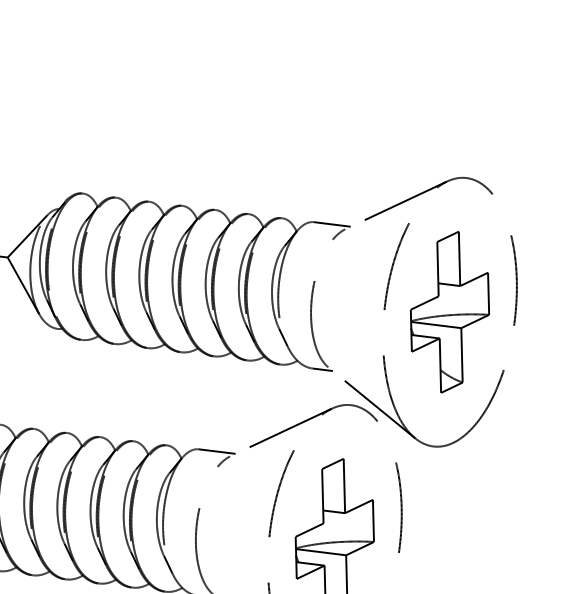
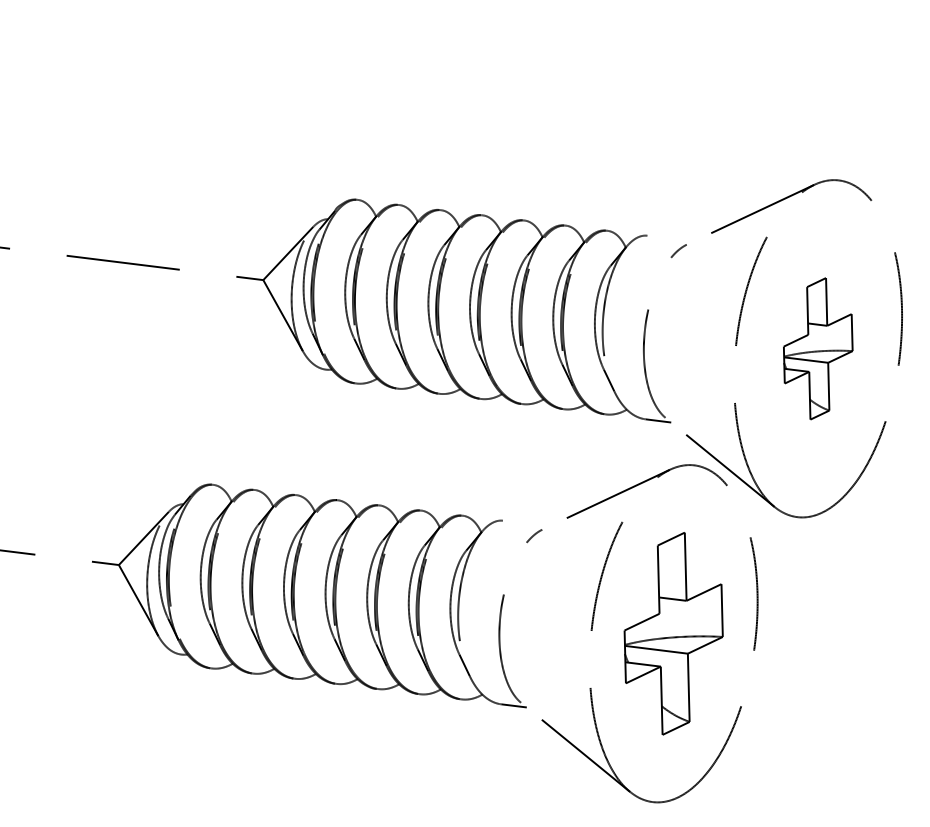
line: (332, 224) -> (670, 238), removed
part: (450, 312) -> (818, 348), size x0.7
line: (216, 451) -> (525, 523), removed

